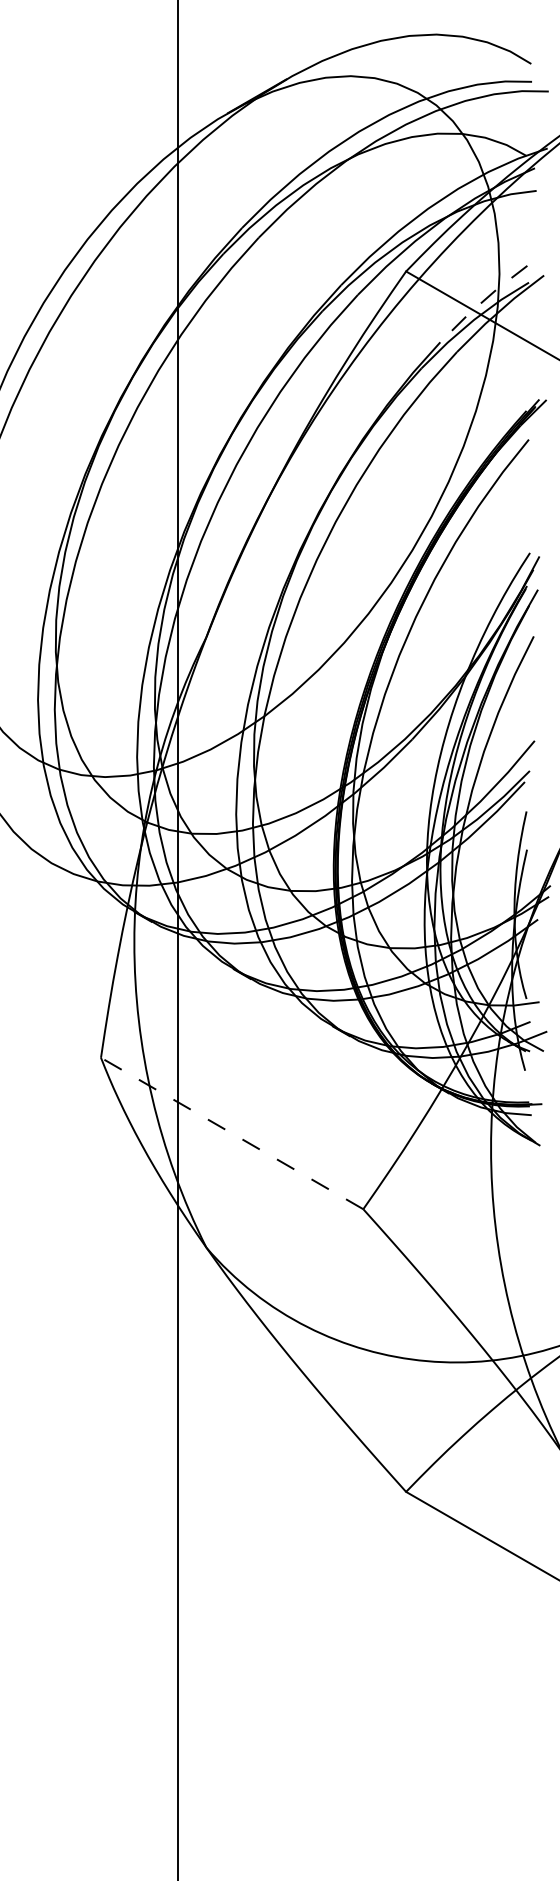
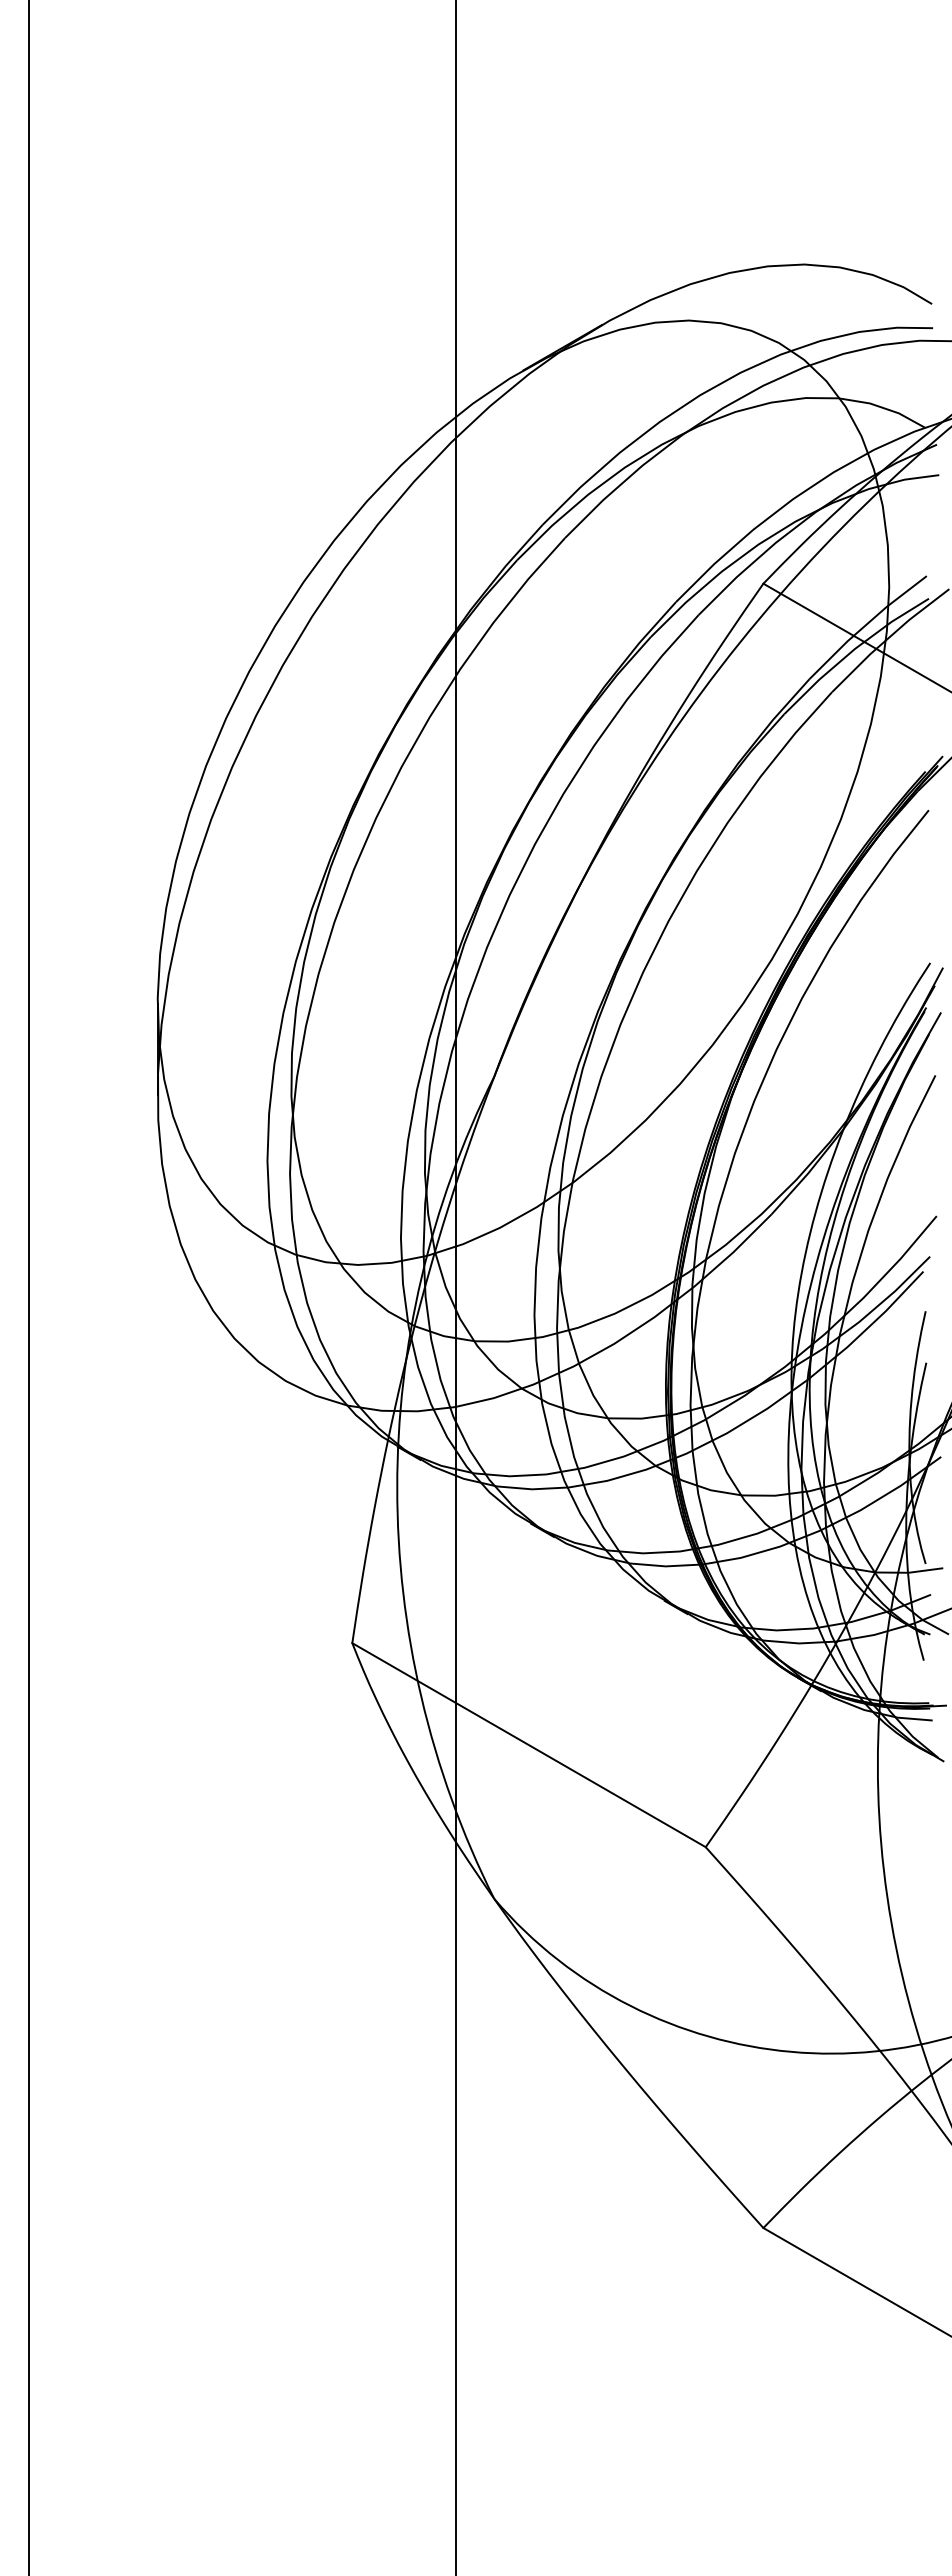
line: (482, 302) -> (866, 625), dashed -> solid
line: (231, 1133) -> (528, 1744), dashed -> solid

